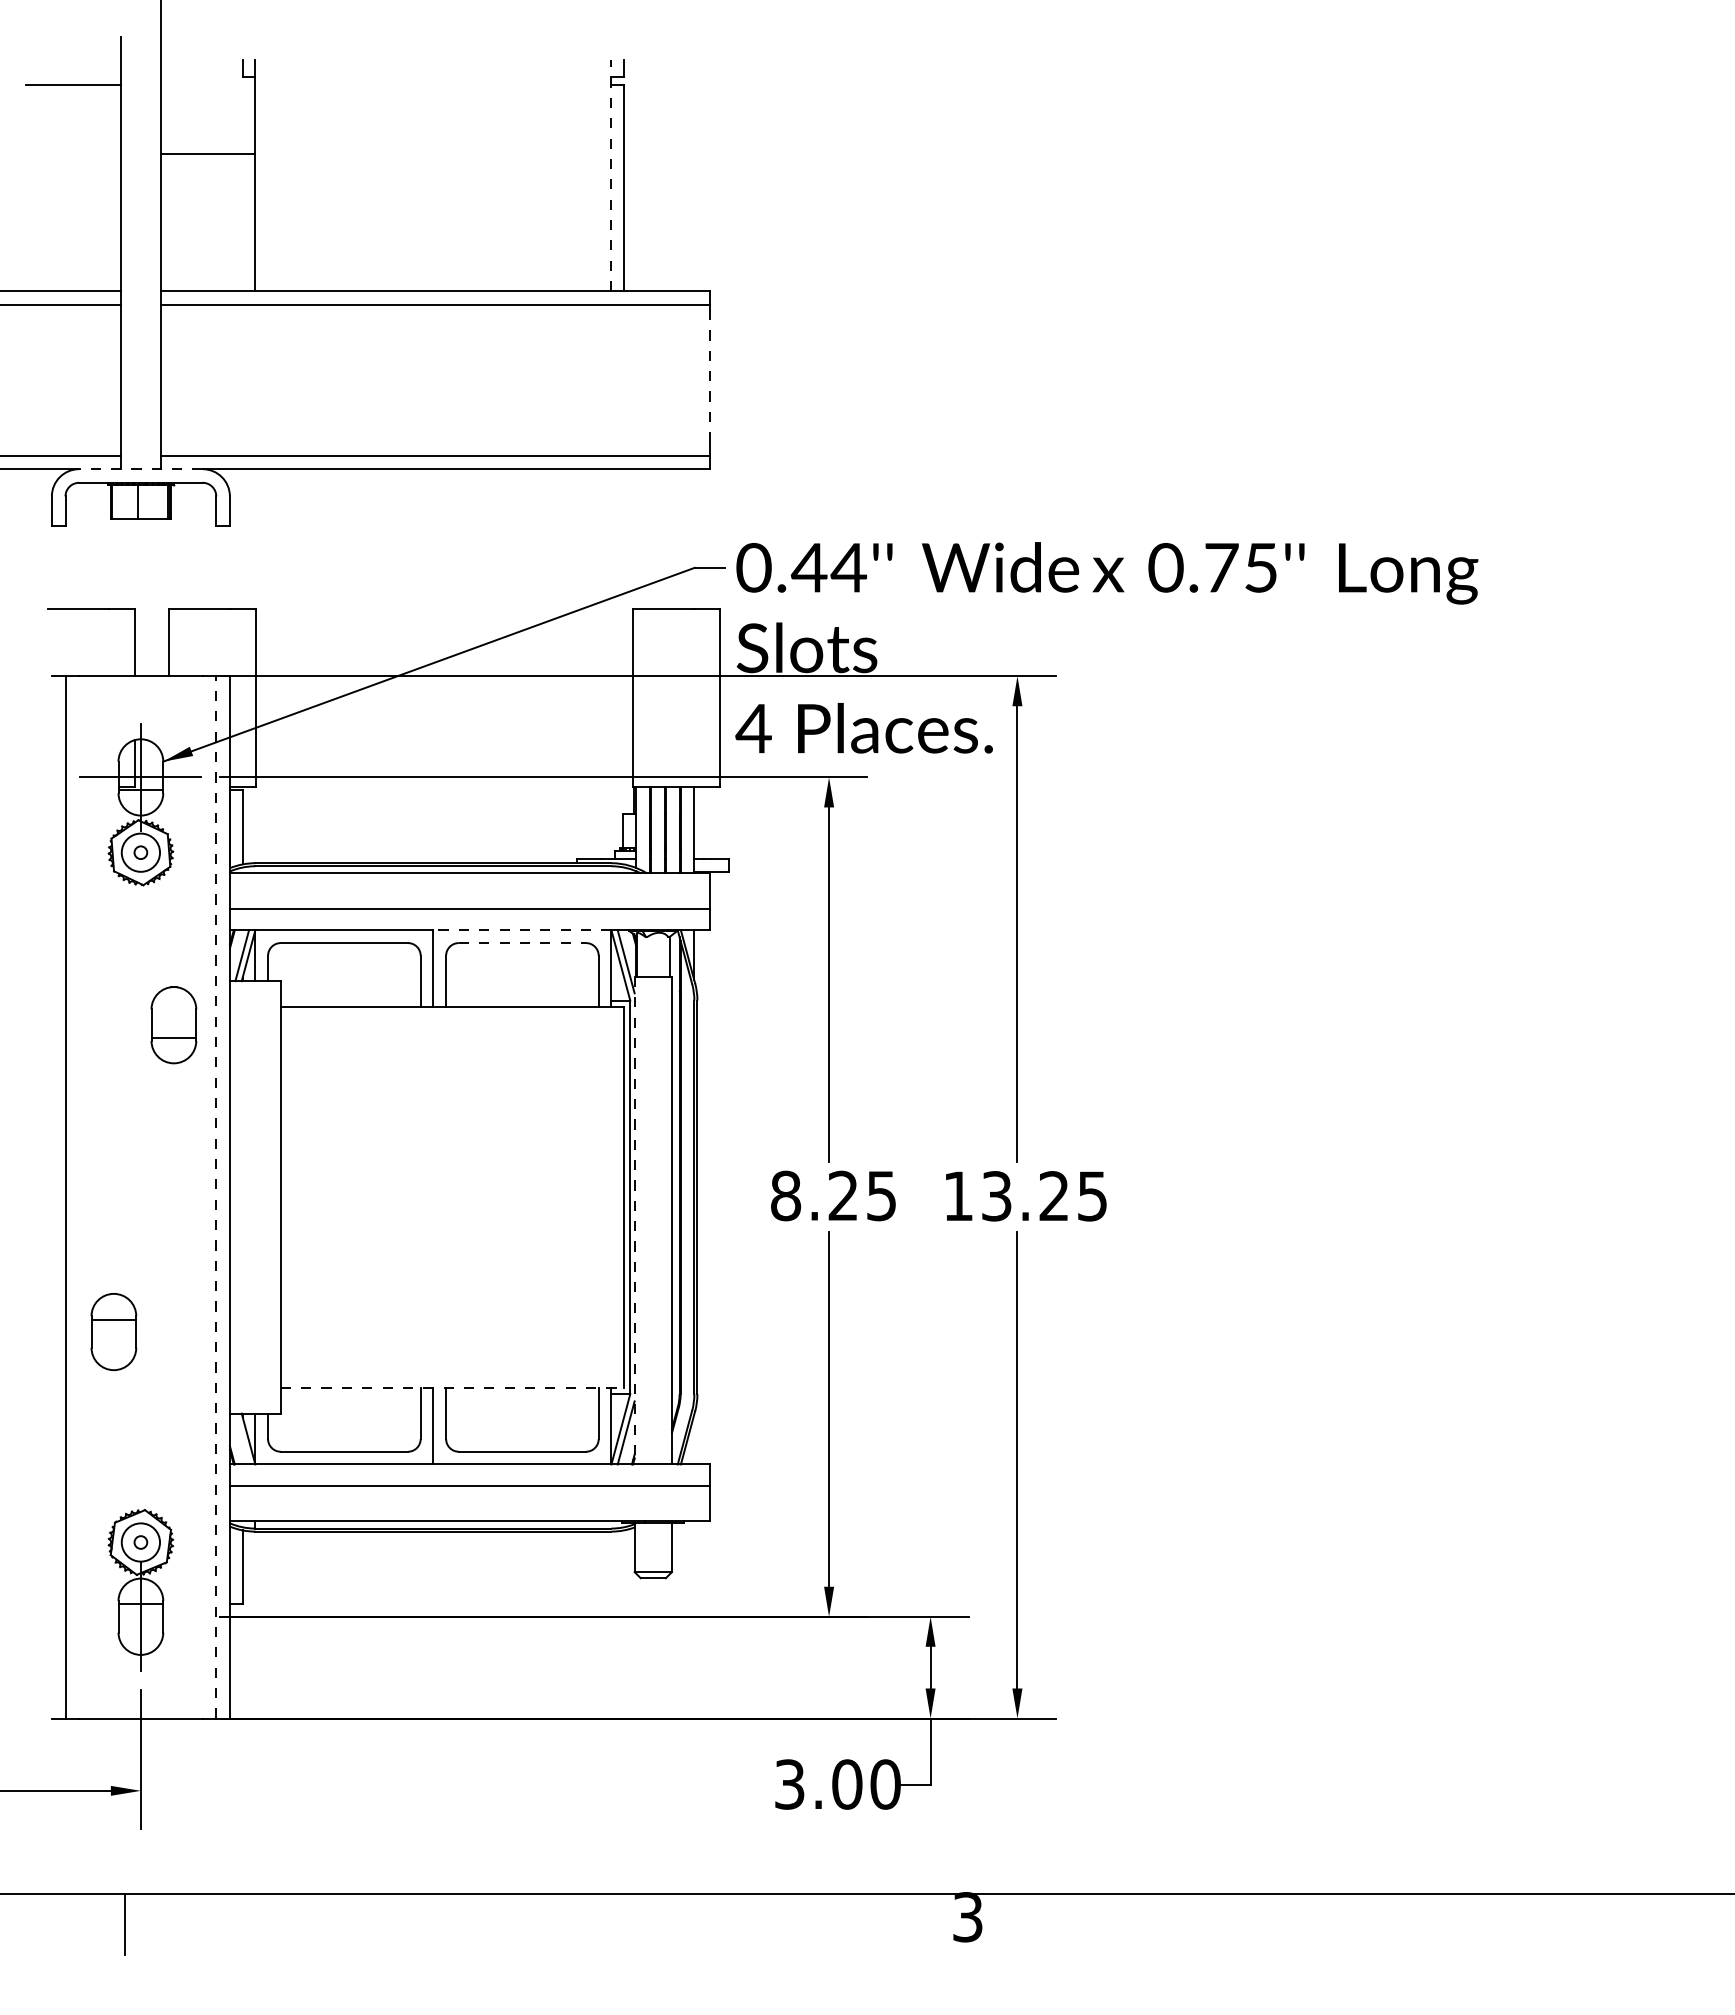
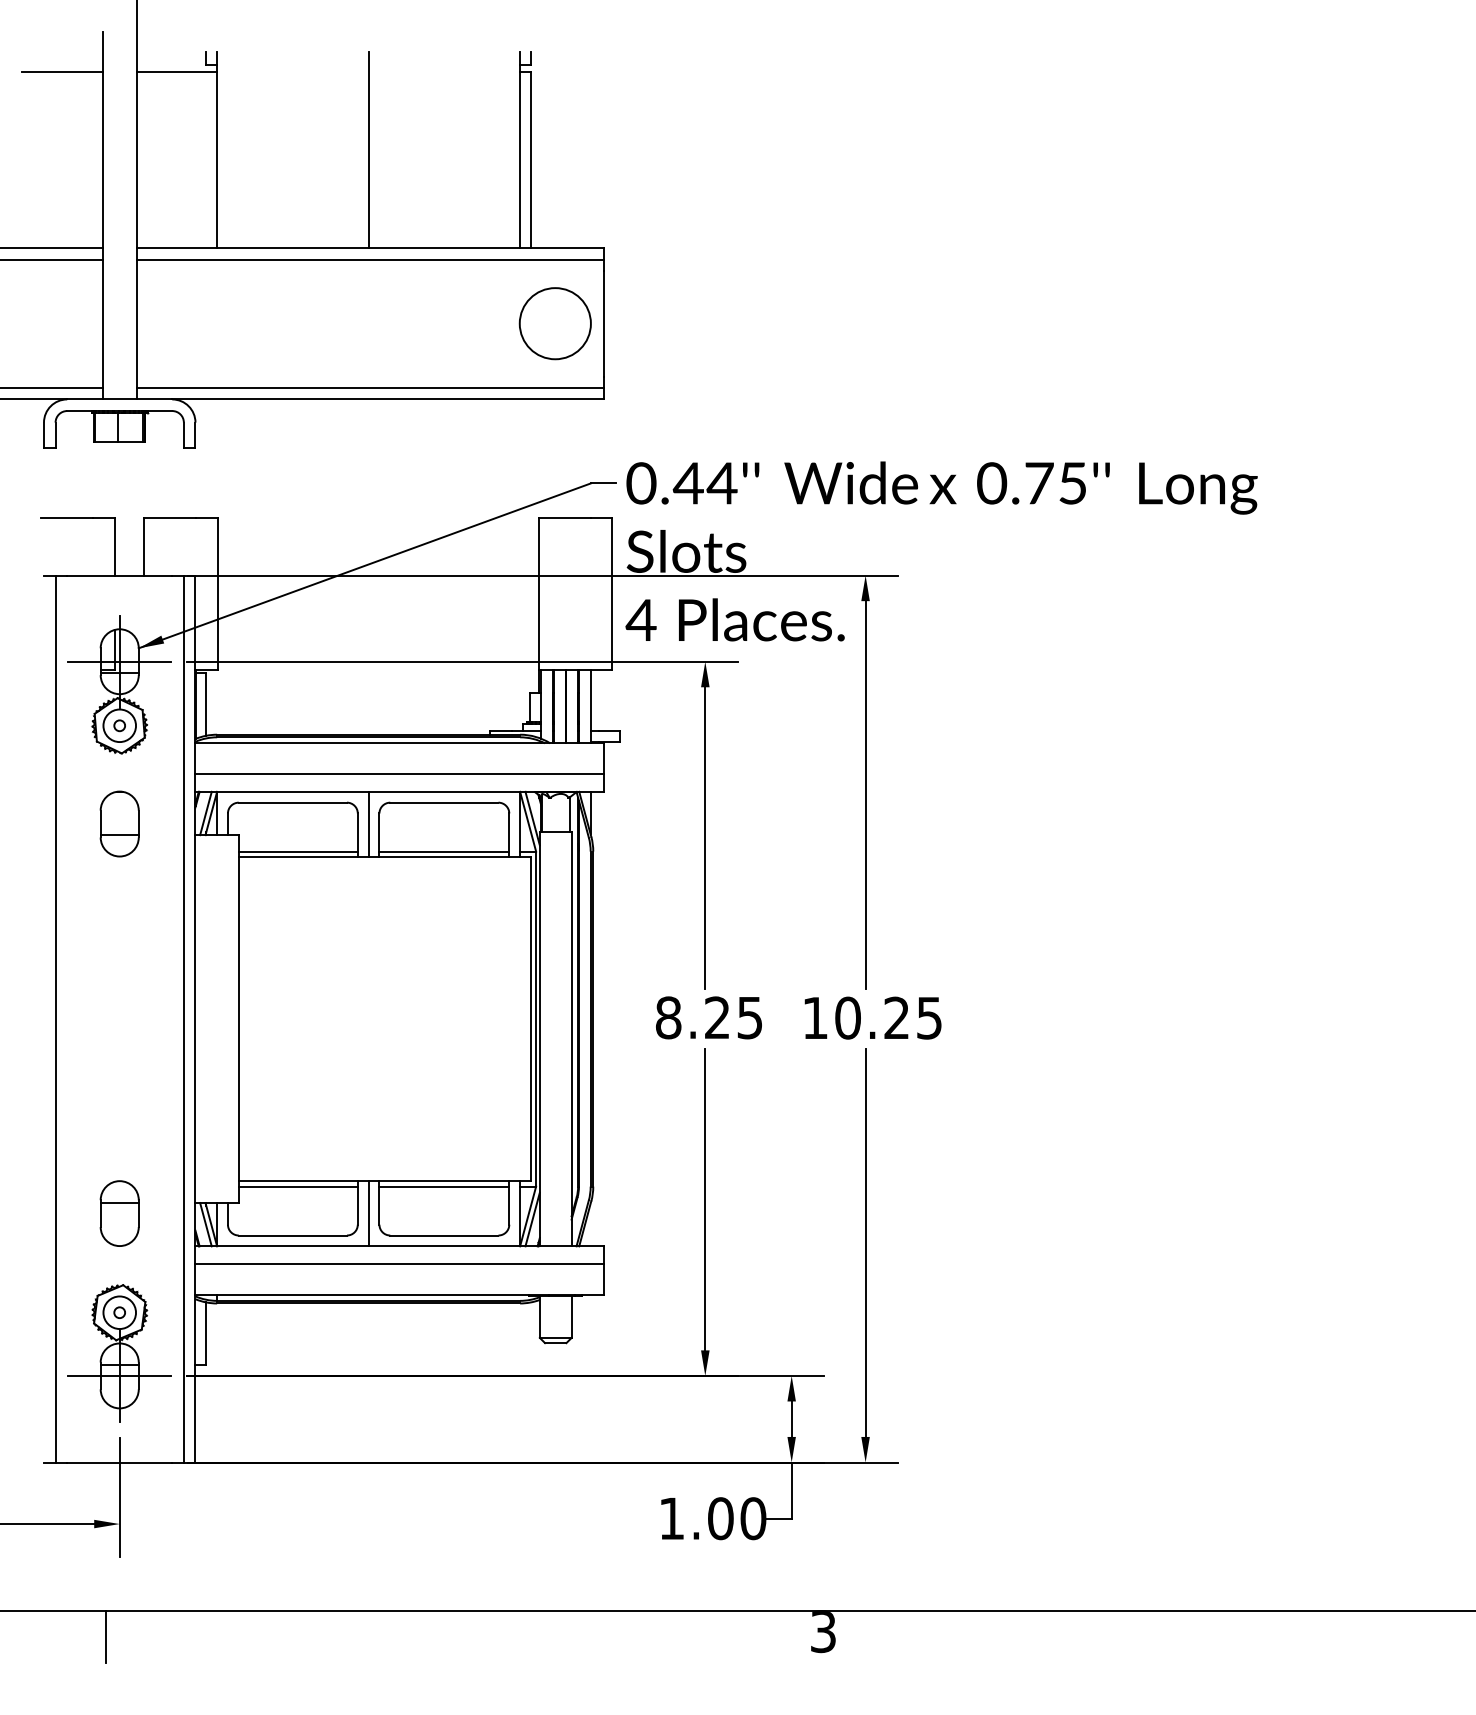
line: (207, 153) -> (176, 72), moved
line: (433, 175) -> (368, 149), added
line: (611, 175) -> (520, 149), dashed -> solid
circle: (652, 379) -> (555, 323), added
line: (710, 379) -> (604, 323), dashed -> solid
line: (140, 469) -> (119, 399), dashed -> solid
line: (521, 930) -> (443, 791), dashed -> solid
line: (522, 943) -> (444, 803), dashed -> solid
line: (350, 1000) -> (298, 851), added
line: (522, 1000) -> (444, 851), added
part: (173, 1025) -> (119, 824), moved
line: (216, 1196) -> (184, 1018), dashed -> solid
text: (996, 1196) -> (847, 1018), 13.25 -> 10.25
line: (634, 1220) -> (539, 1038), dashed -> solid
part: (113, 1332) -> (119, 1214), moved
line: (452, 1388) -> (384, 1181), dashed -> solid
line: (350, 1394) -> (298, 1186), added
line: (522, 1394) -> (444, 1186), added
line: (242, 1438) -> (206, 1224), added
line: (140, 1616) -> (119, 1375), added
text: (789, 1784) -> (671, 1518), 3.00 -> 1.00

